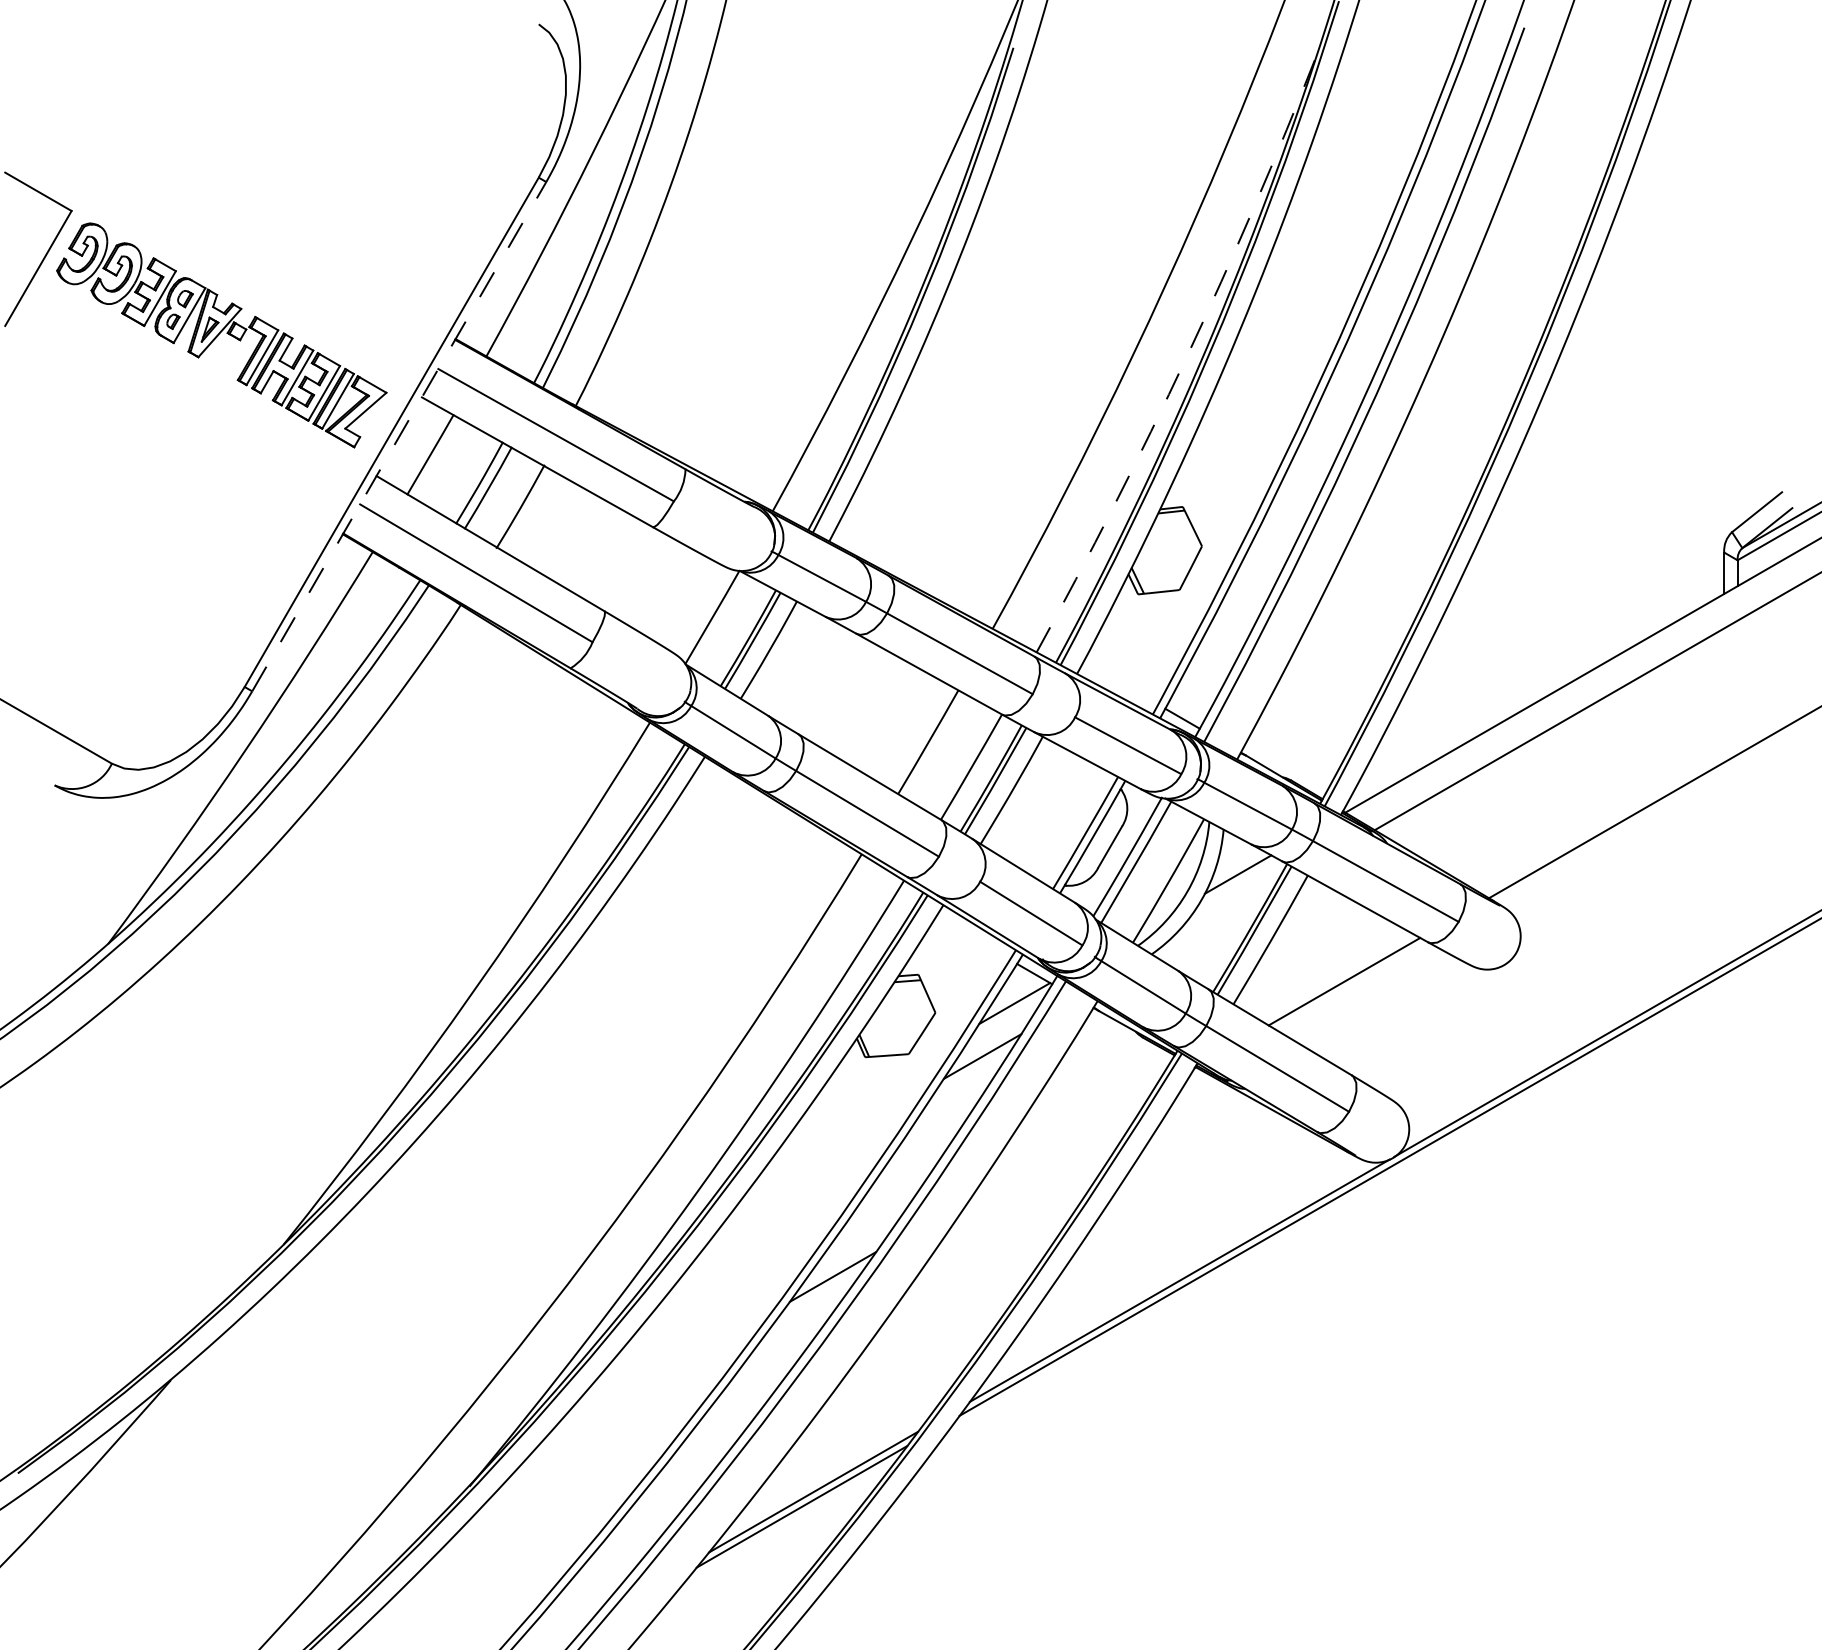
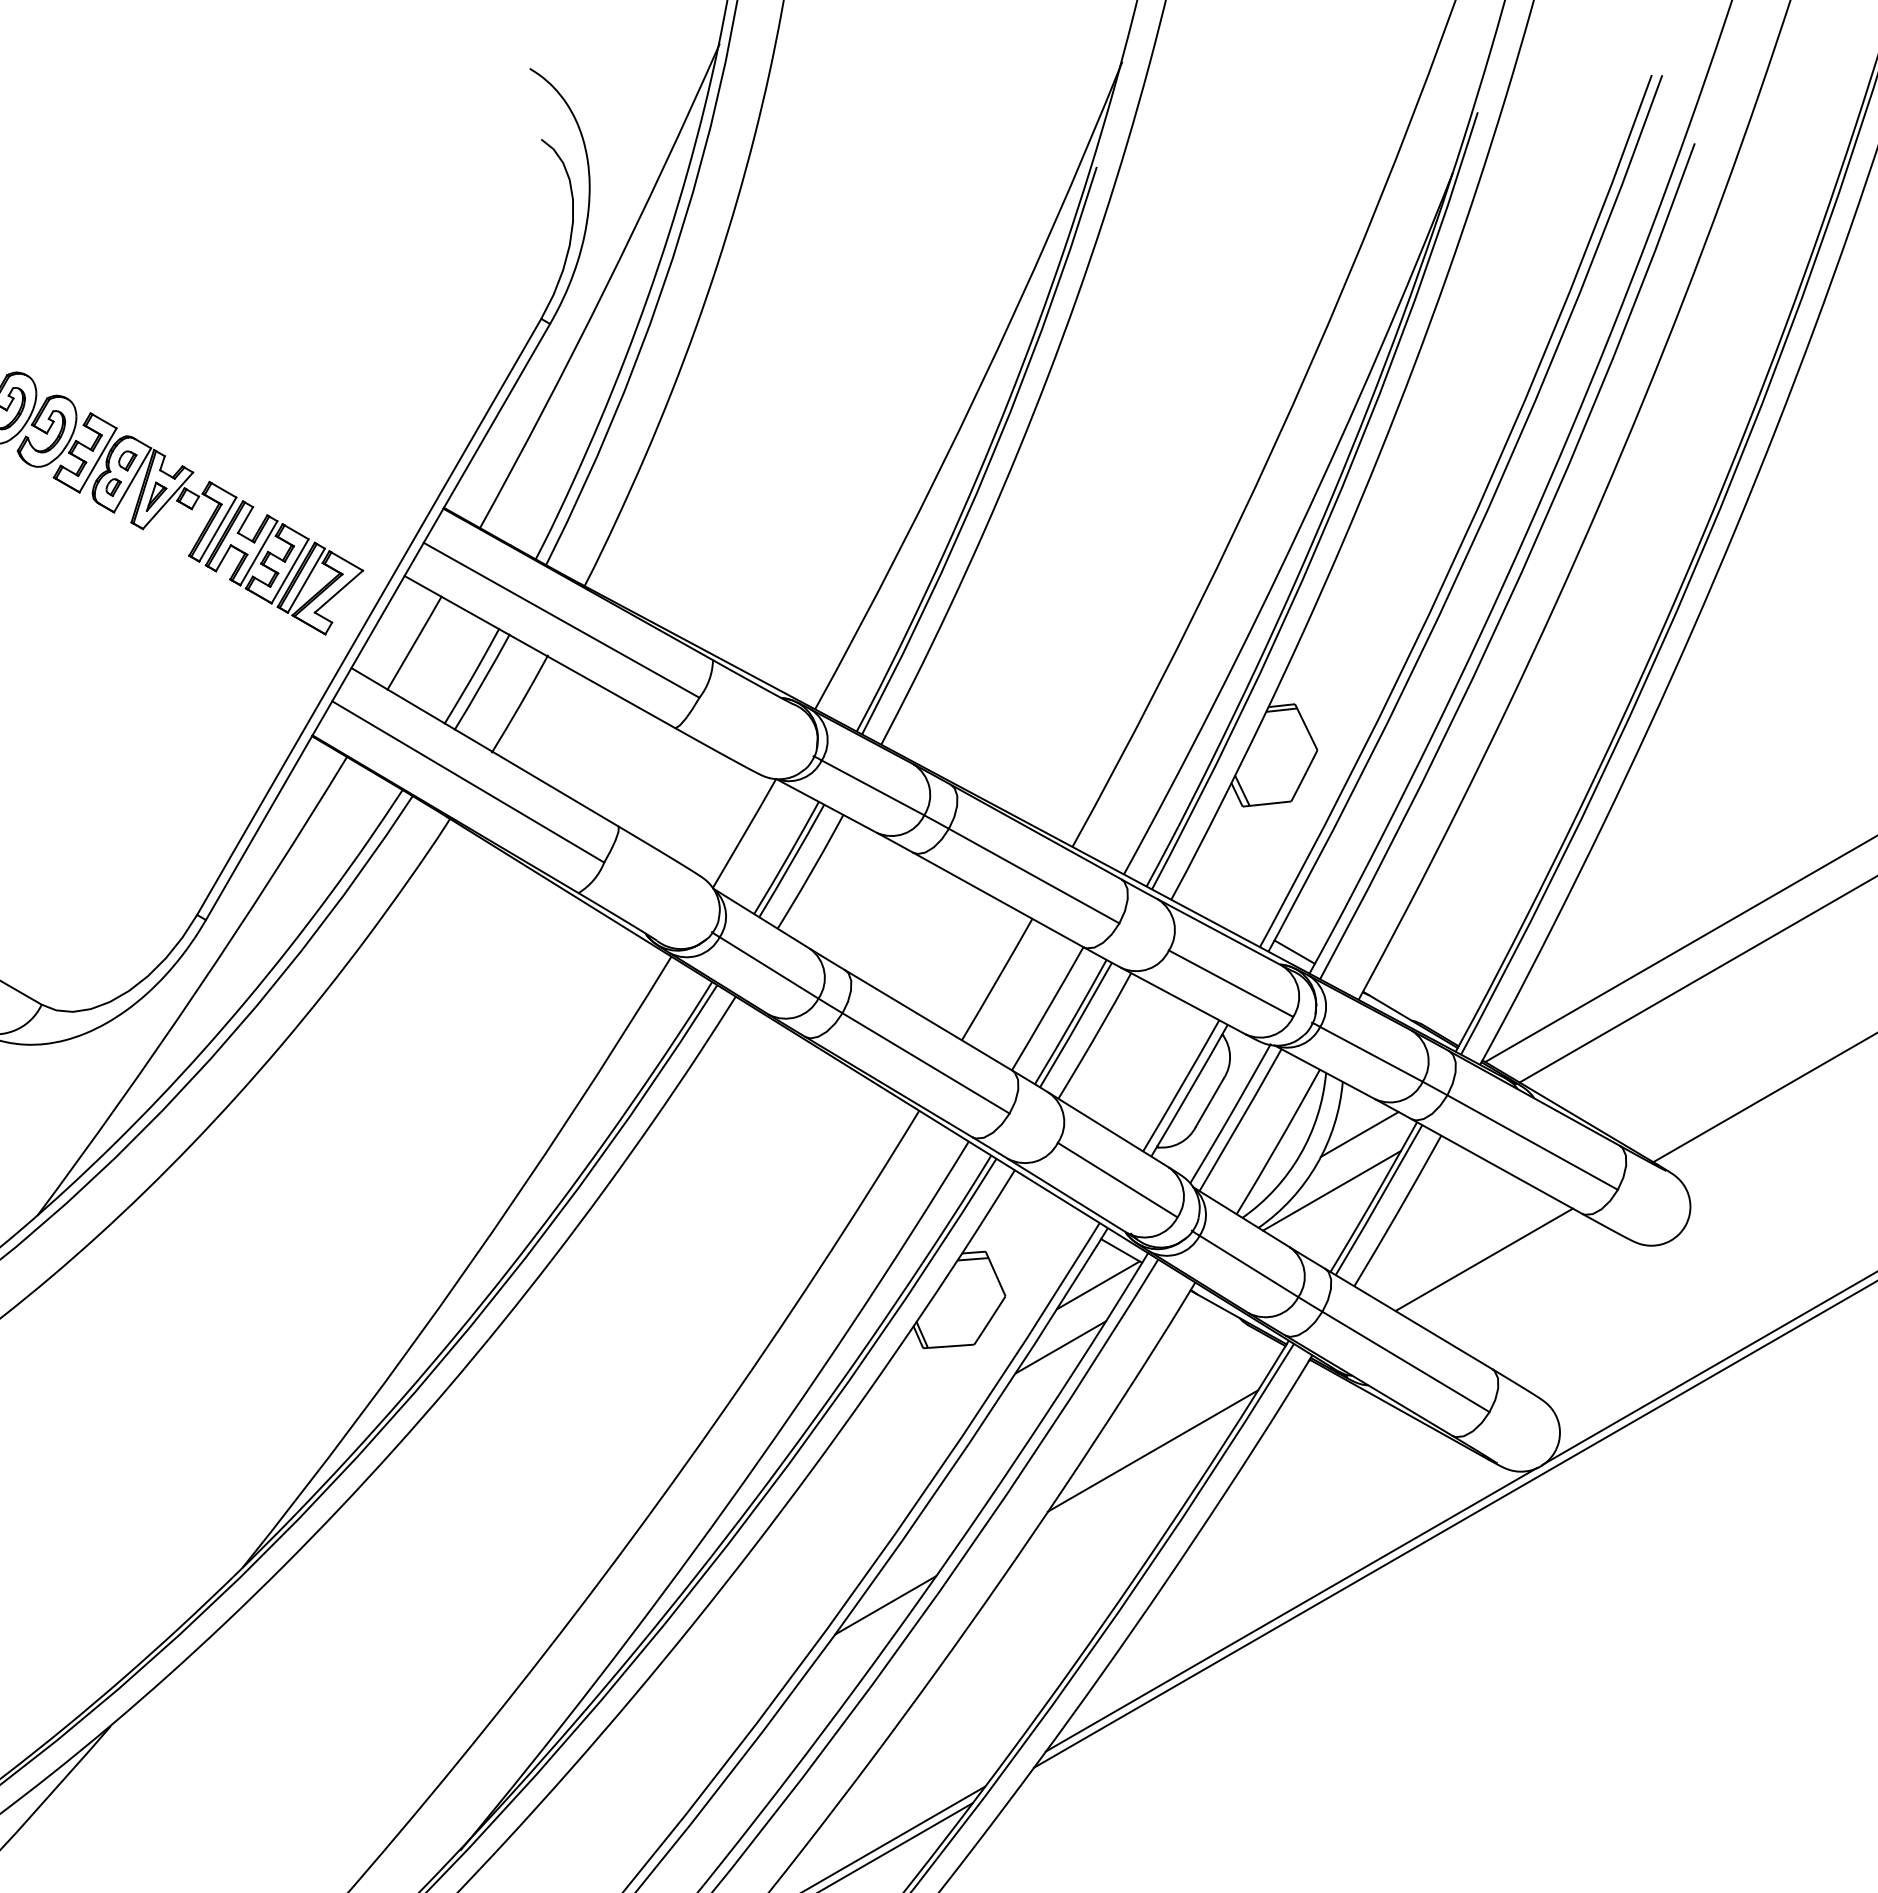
arc: (1186, 357) -> (1299, 529), dashed -> solid
line: (399, 436) -> (378, 621), dashed -> solid
line: (1214, 922) -> (1332, 1190), added
line: (1061, 1144) -> (1153, 1450), added

